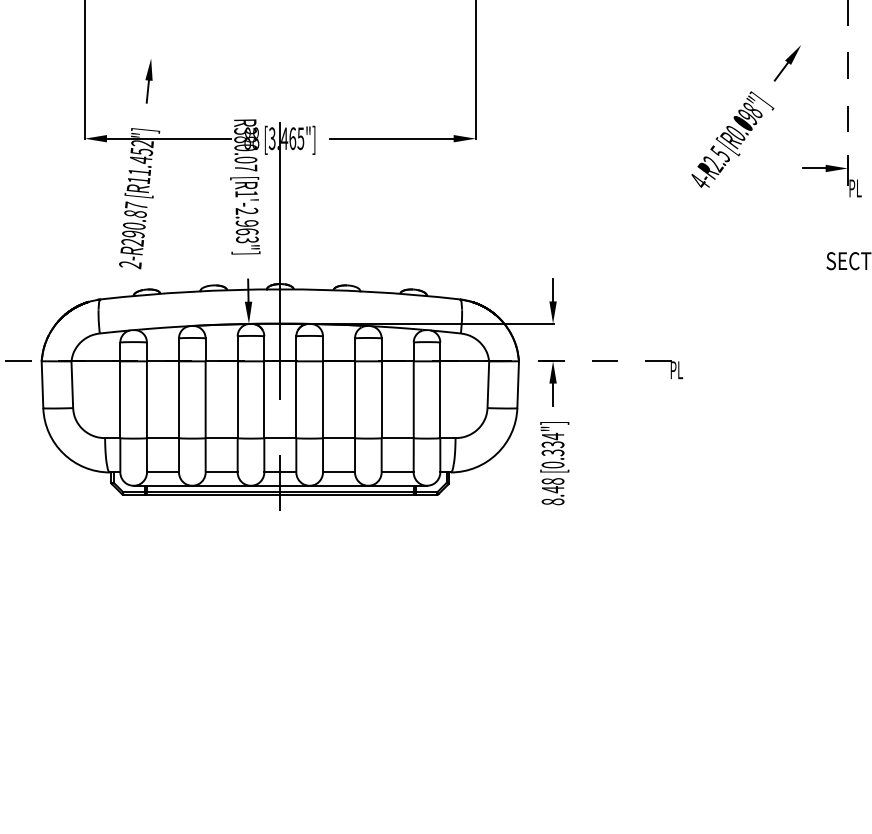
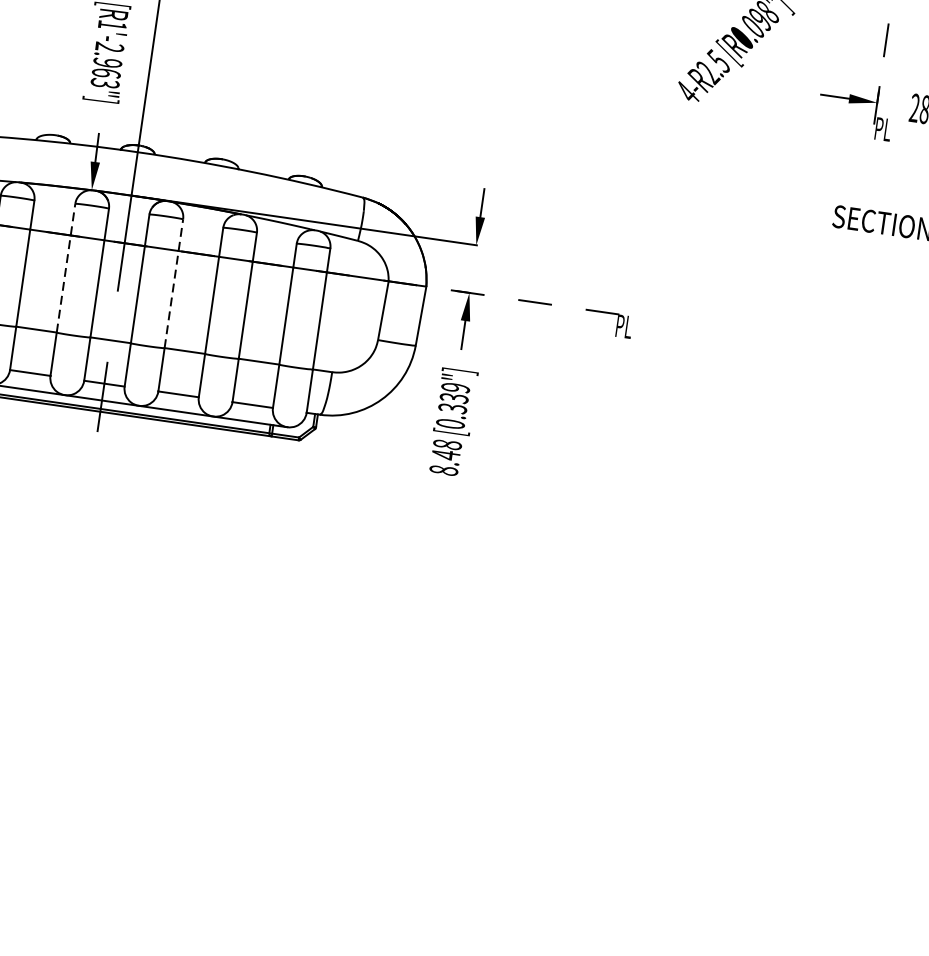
line: (237, 387) -> (65, 268), solid -> dashed
line: (323, 387) -> (174, 284), solid -> dashed
text: (552, 436) -> (455, 387), [0.334"] -> [0.339"]

